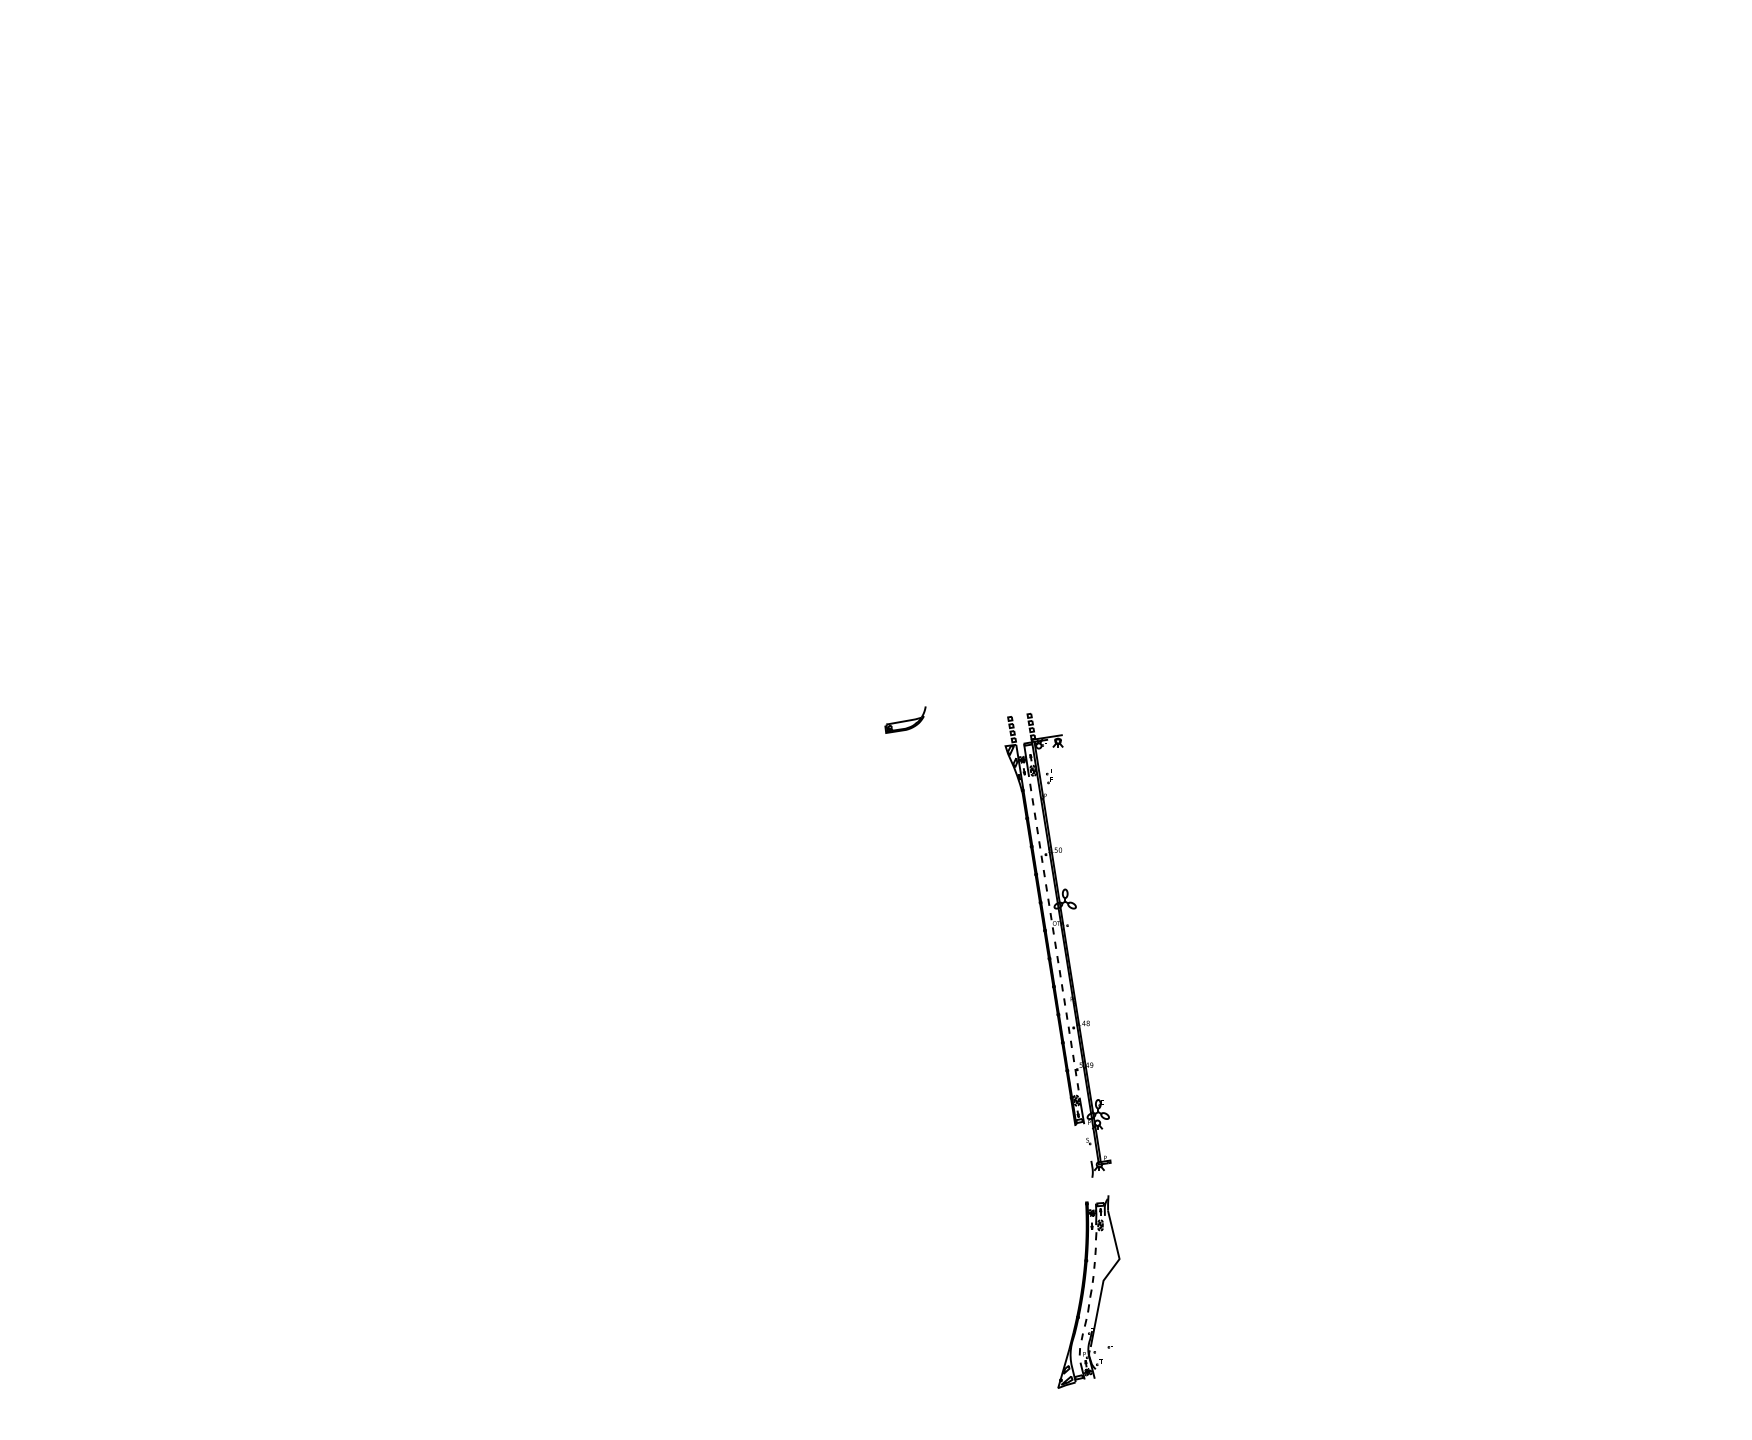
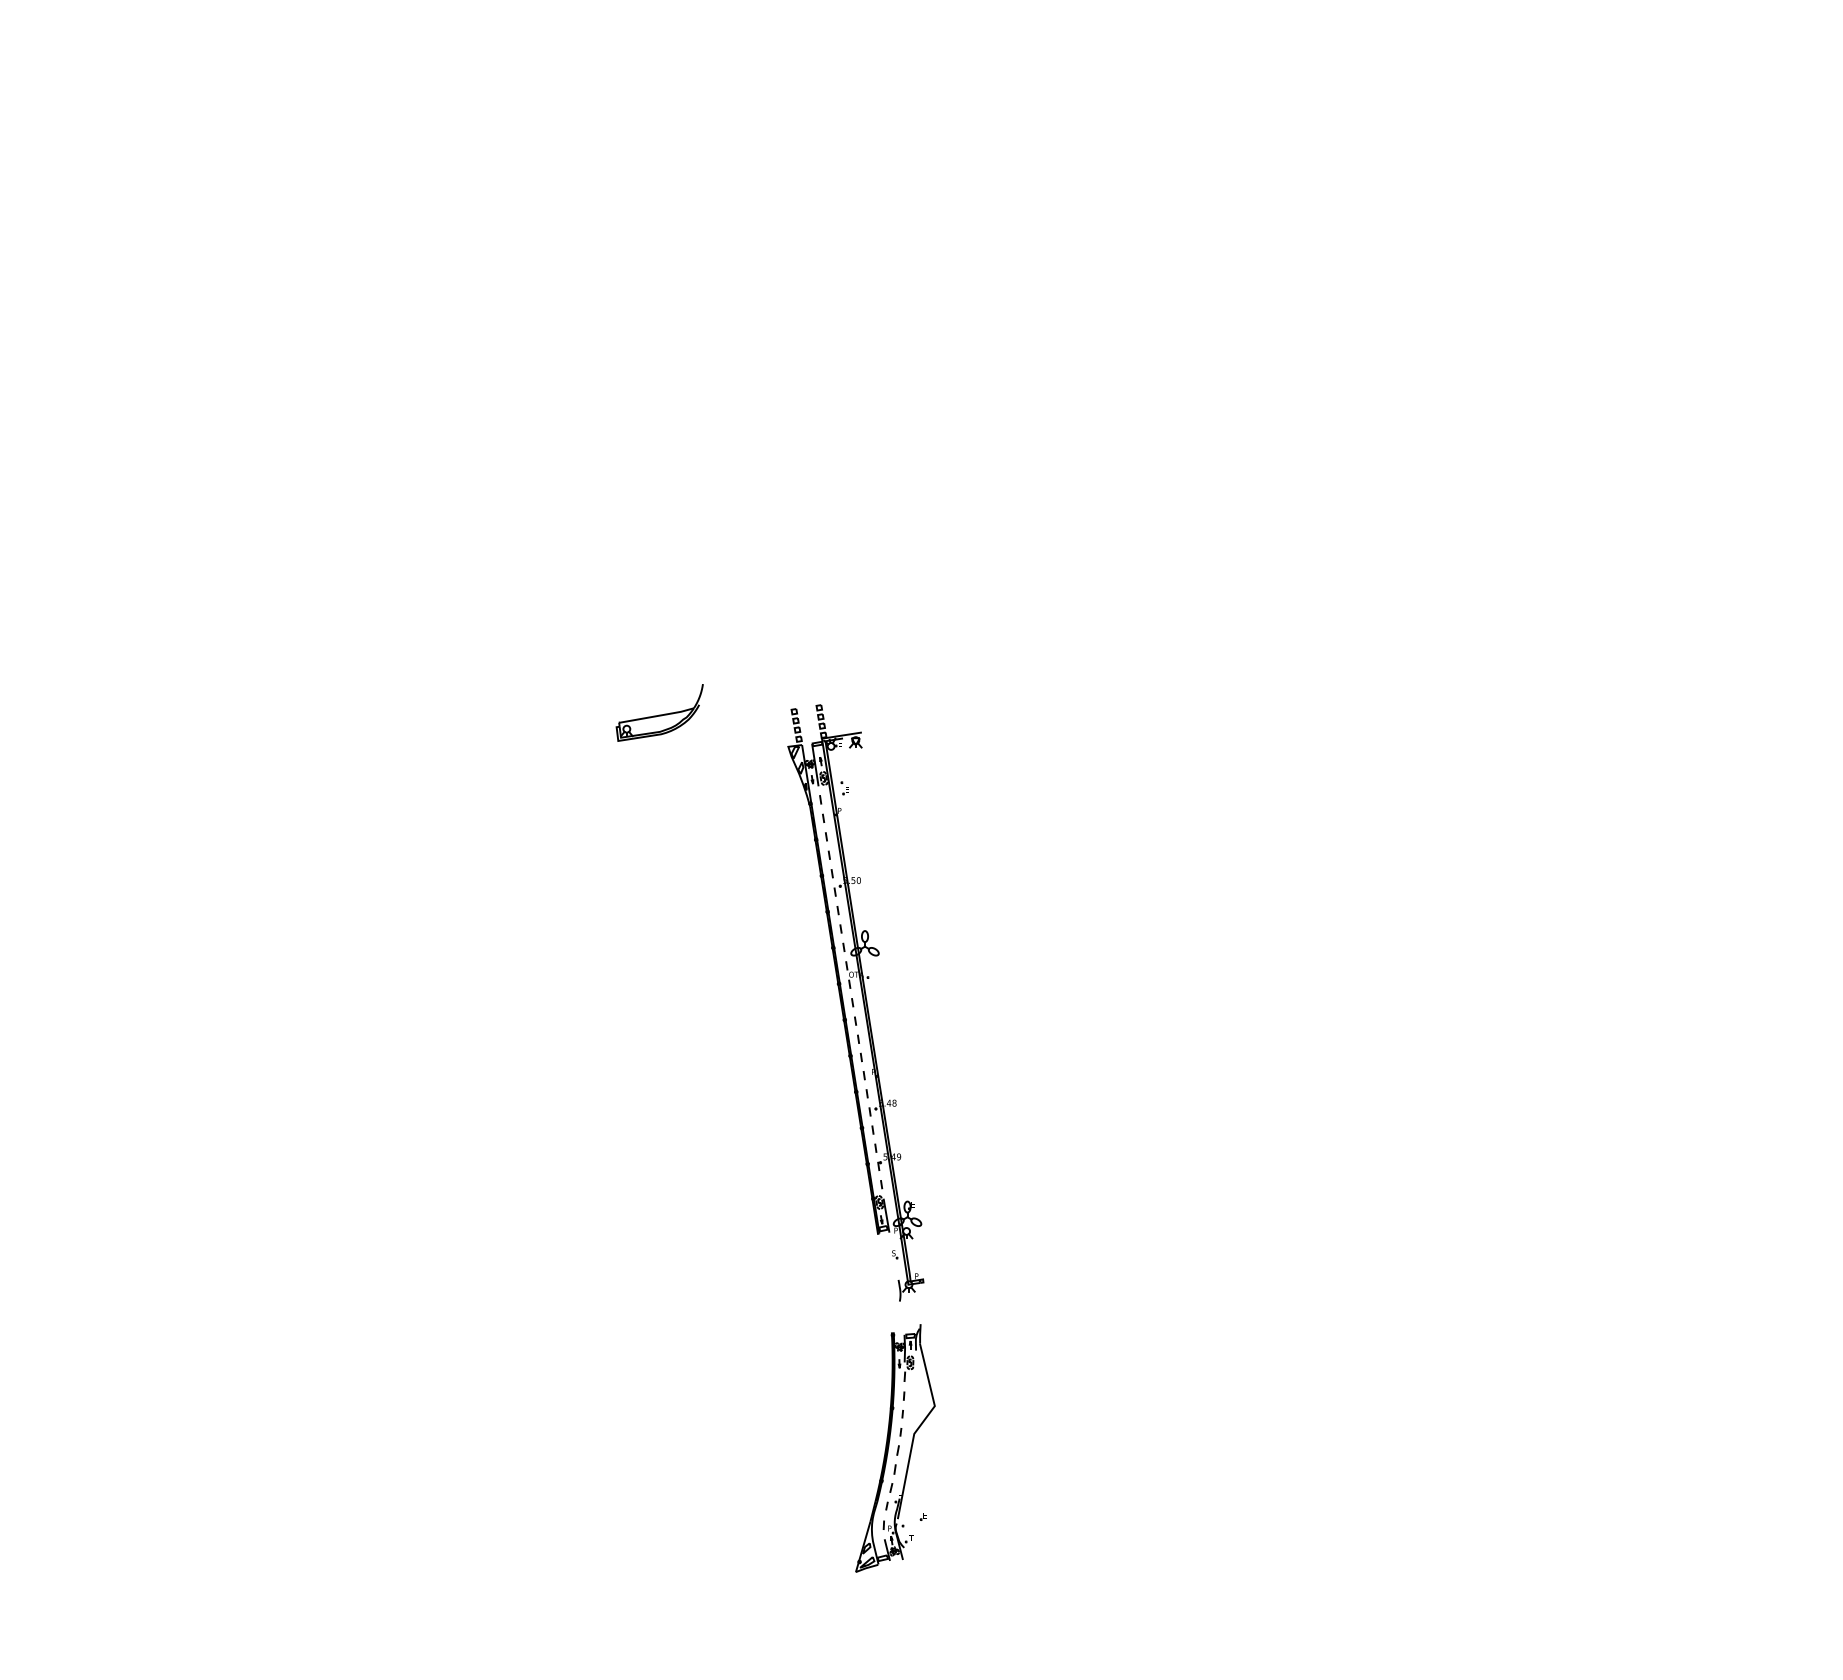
part: (905, 719) -> (659, 712), size x1.67

